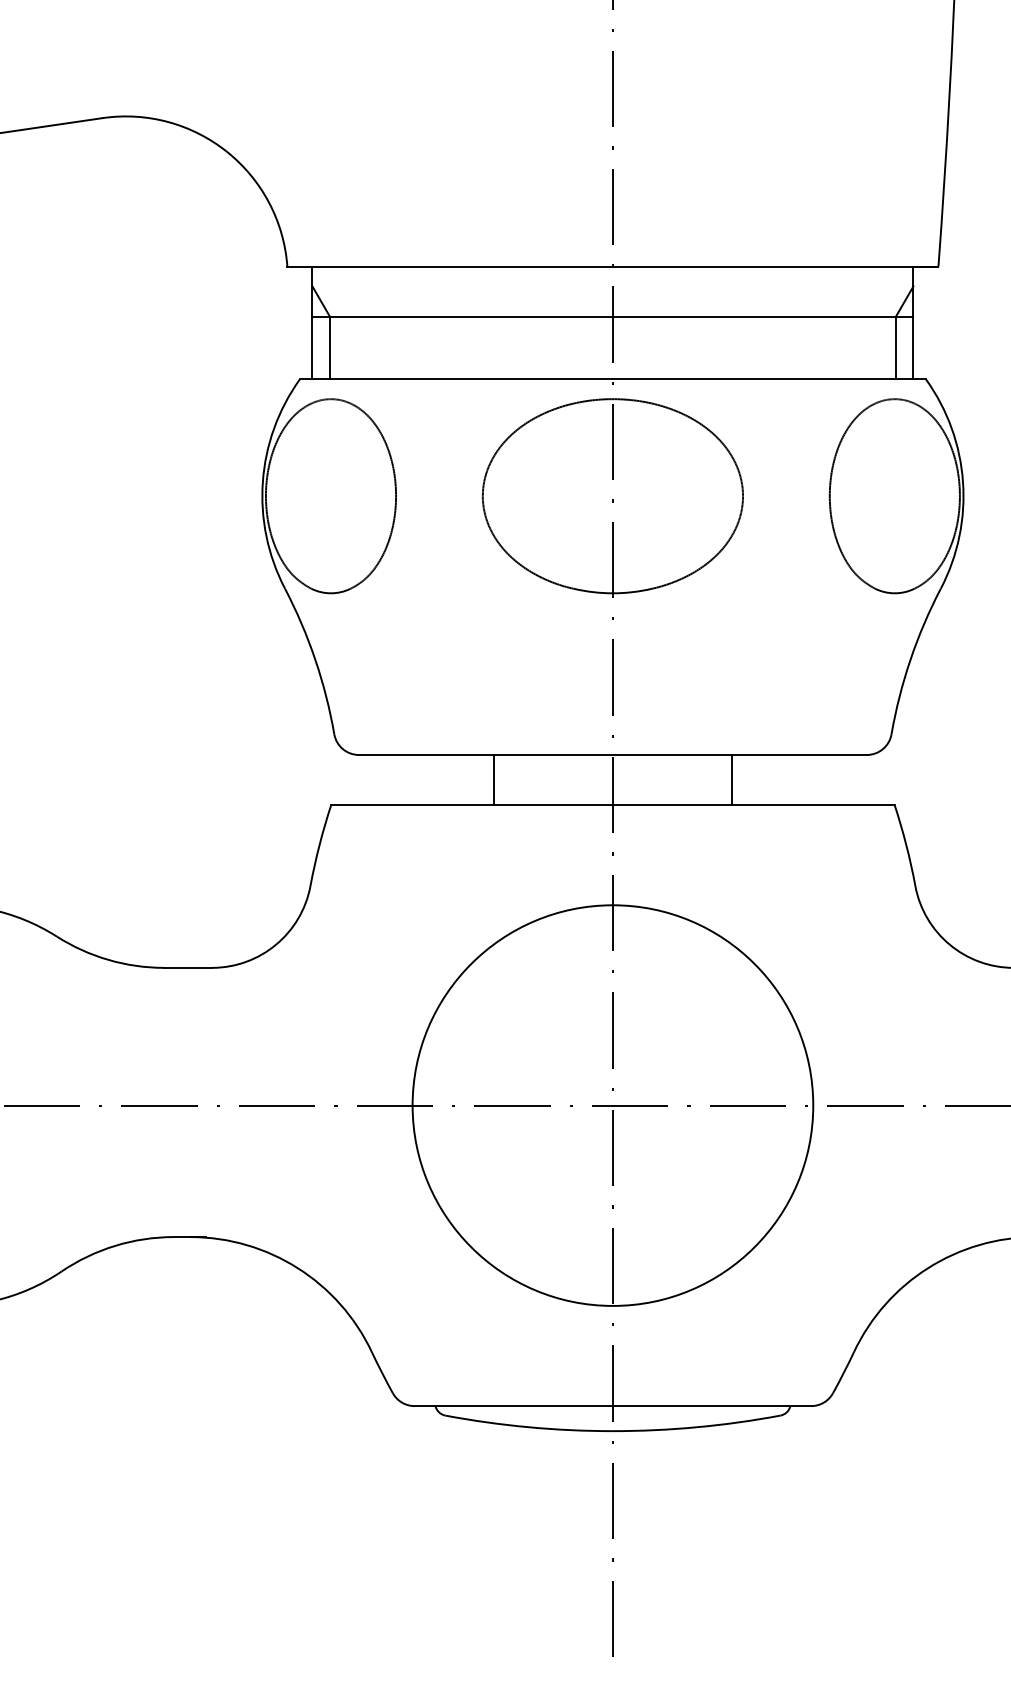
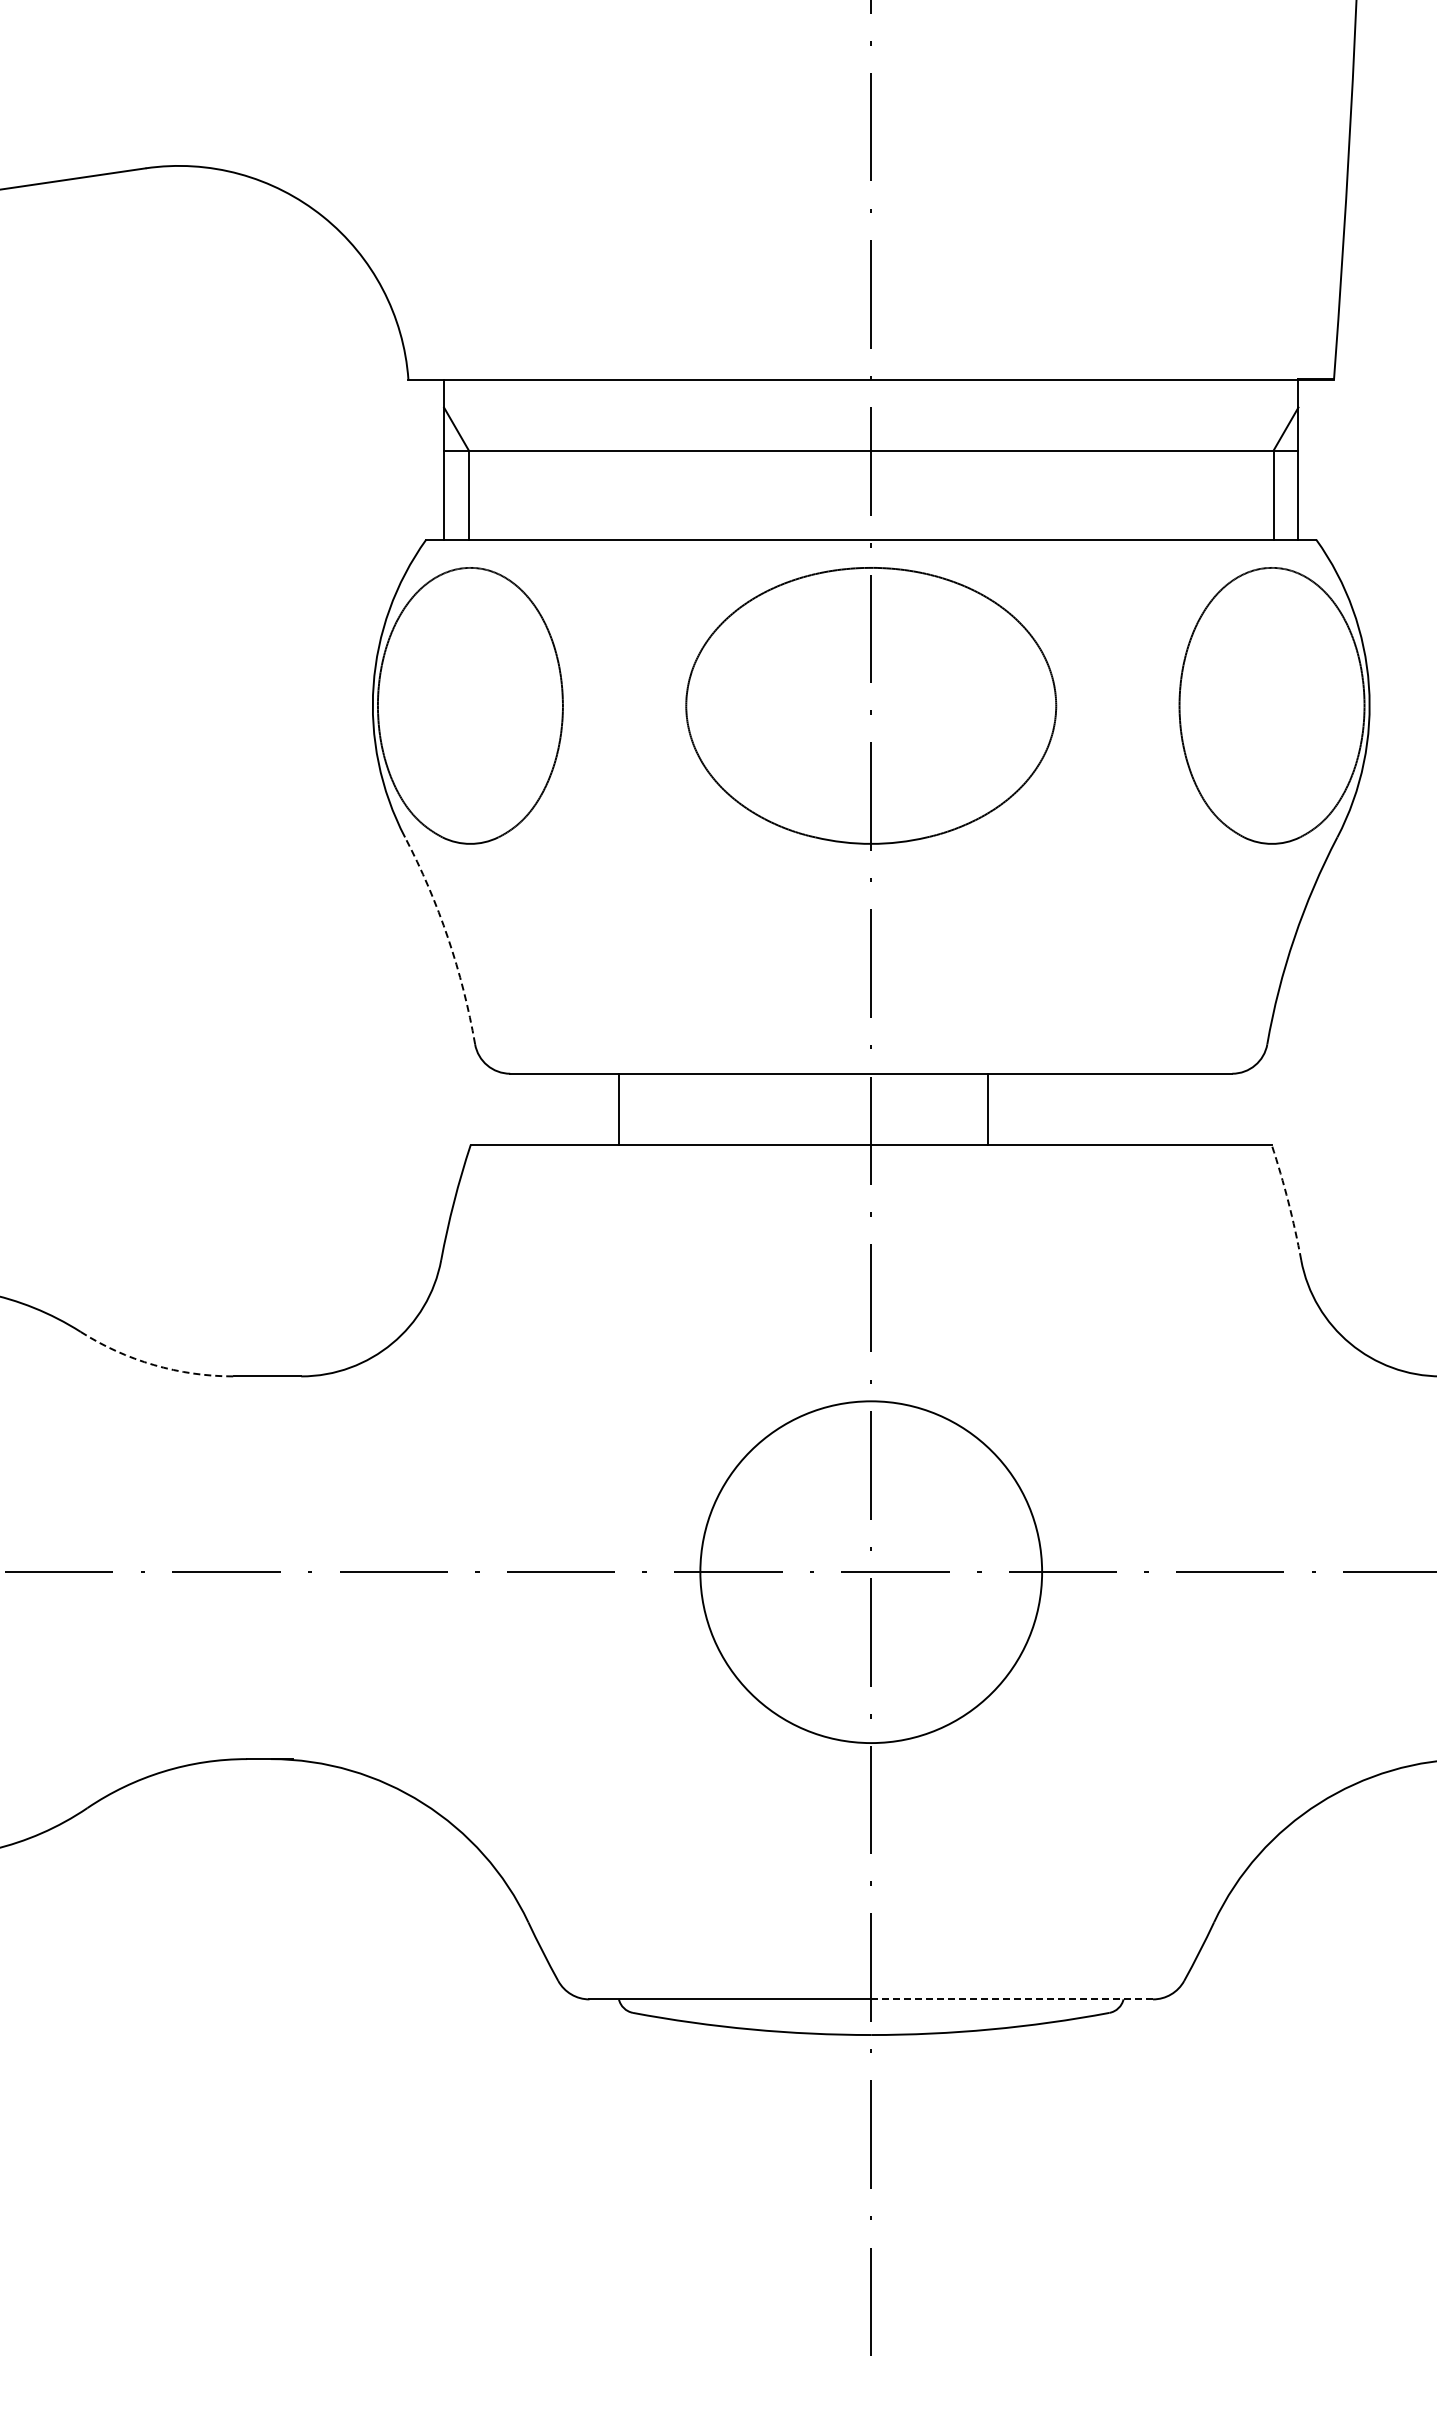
arc: (315, 659) -> (448, 938), solid -> dashed
line: (494, 780) -> (619, 1109), moved
line: (731, 780) -> (988, 1109), moved
arc: (906, 845) -> (1288, 1202), solid -> dashed
arc: (108, 960) -> (153, 1365), solid -> dashed
circle: (613, 1105) -> (871, 1572), size x0.6
line: (712, 1406) -> (1012, 1999), solid -> dashed

